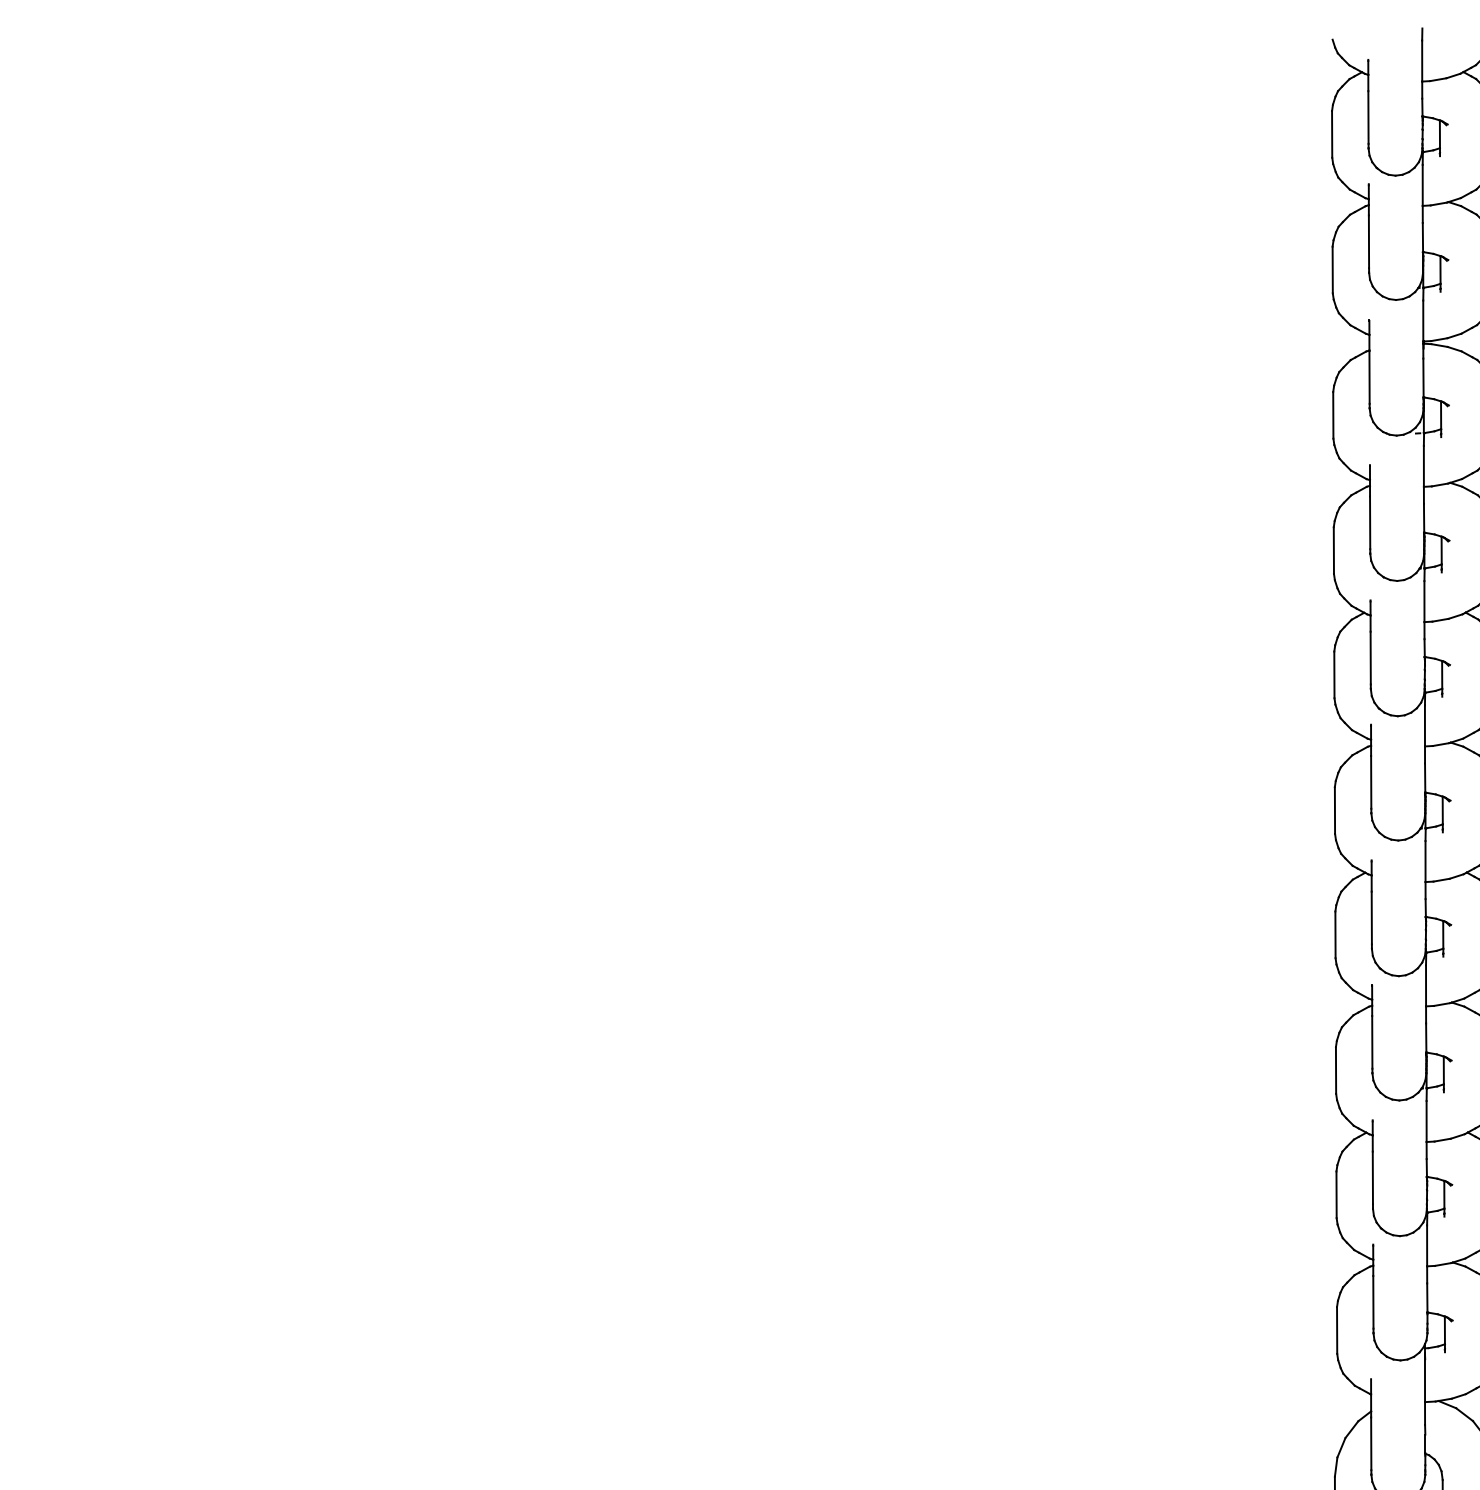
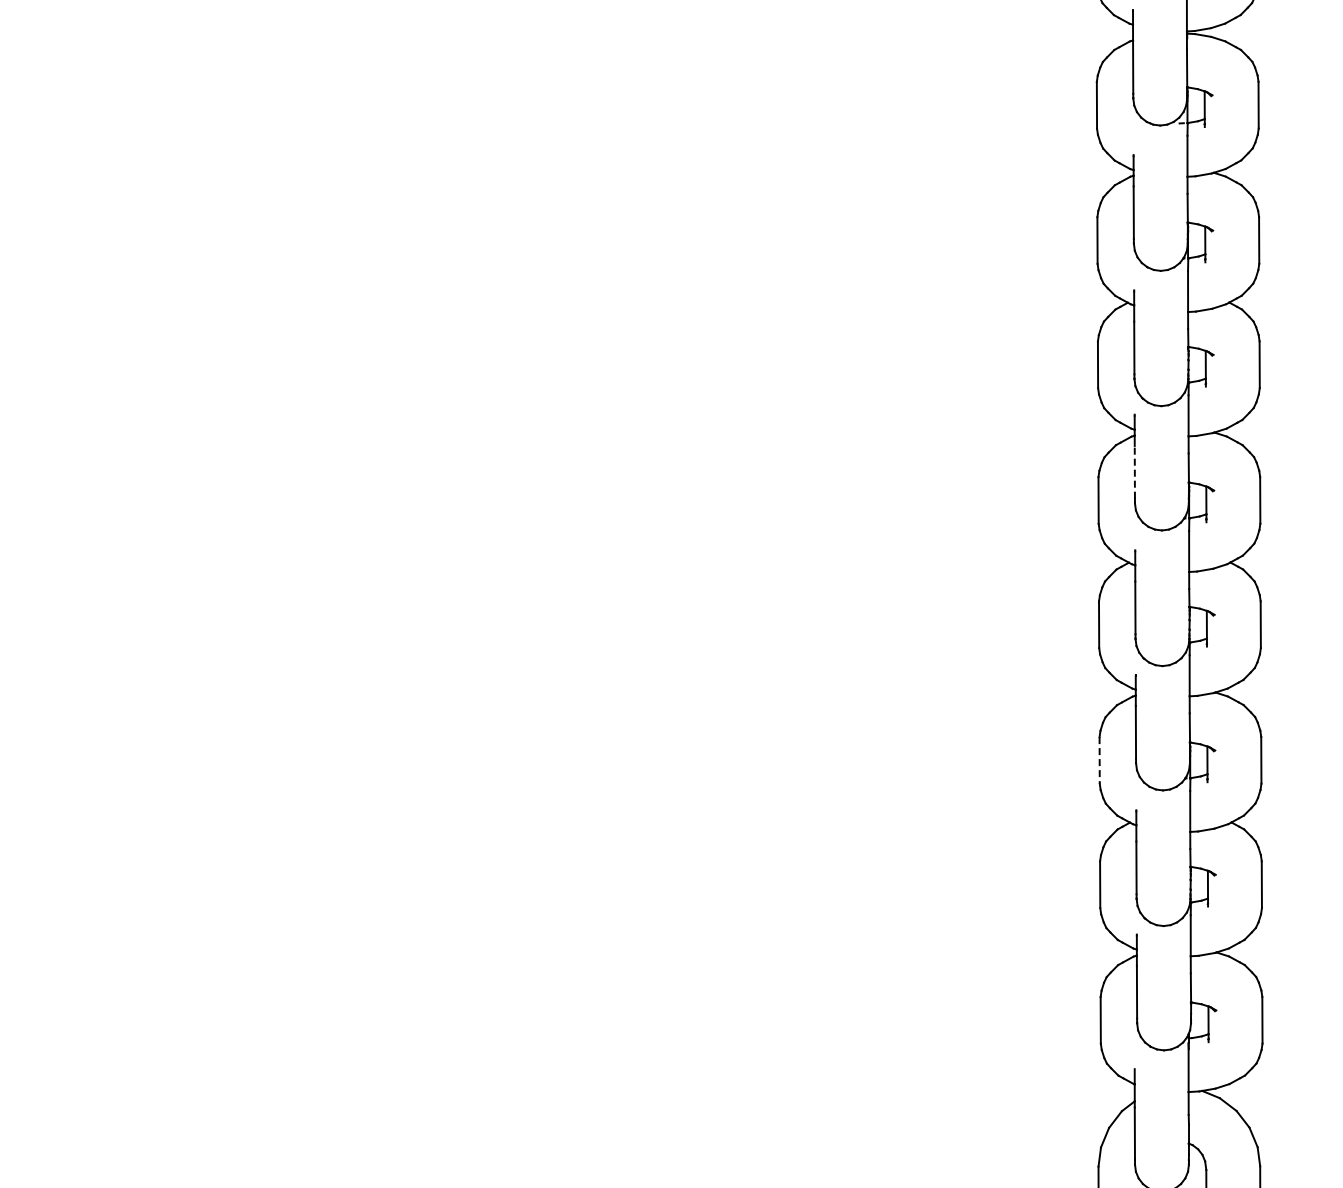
line: (1371, 781) -> (1135, 471), solid -> dashed
line: (1336, 1071) -> (1100, 761), solid -> dashed

